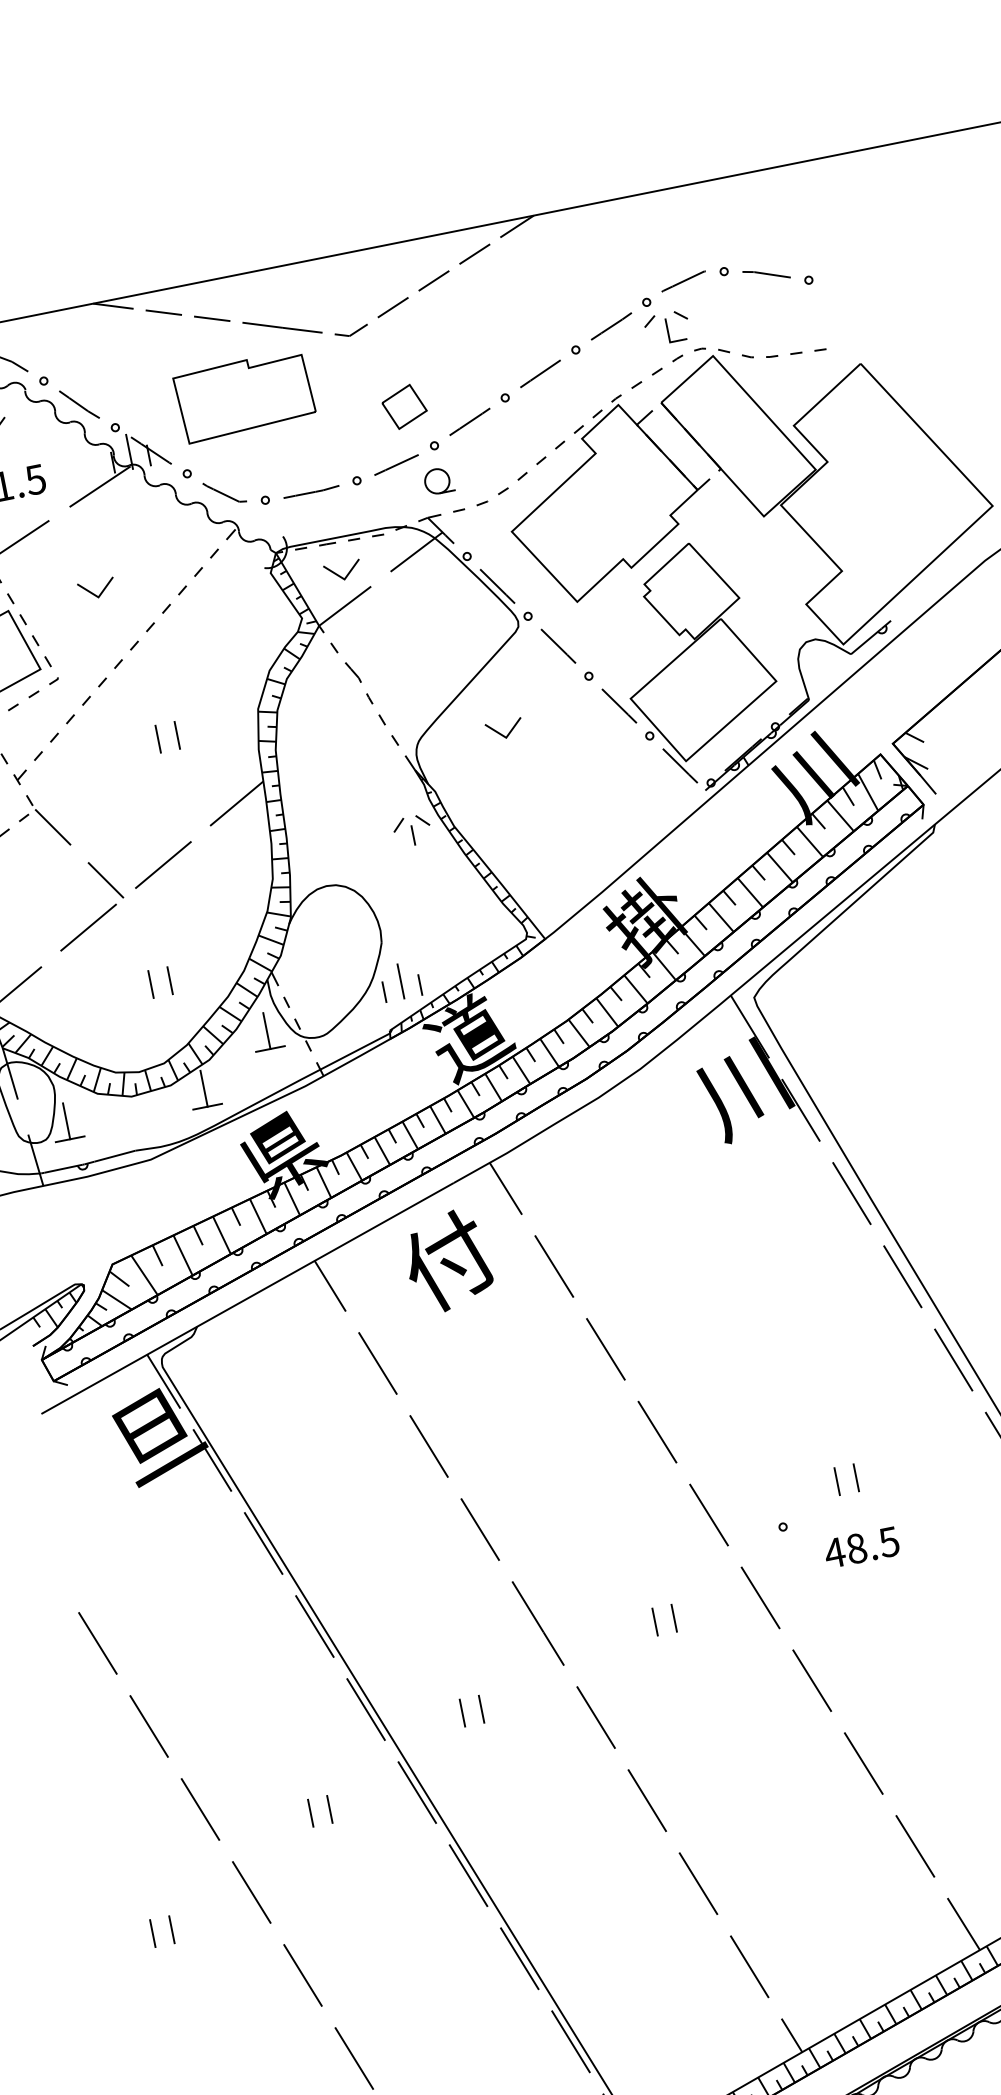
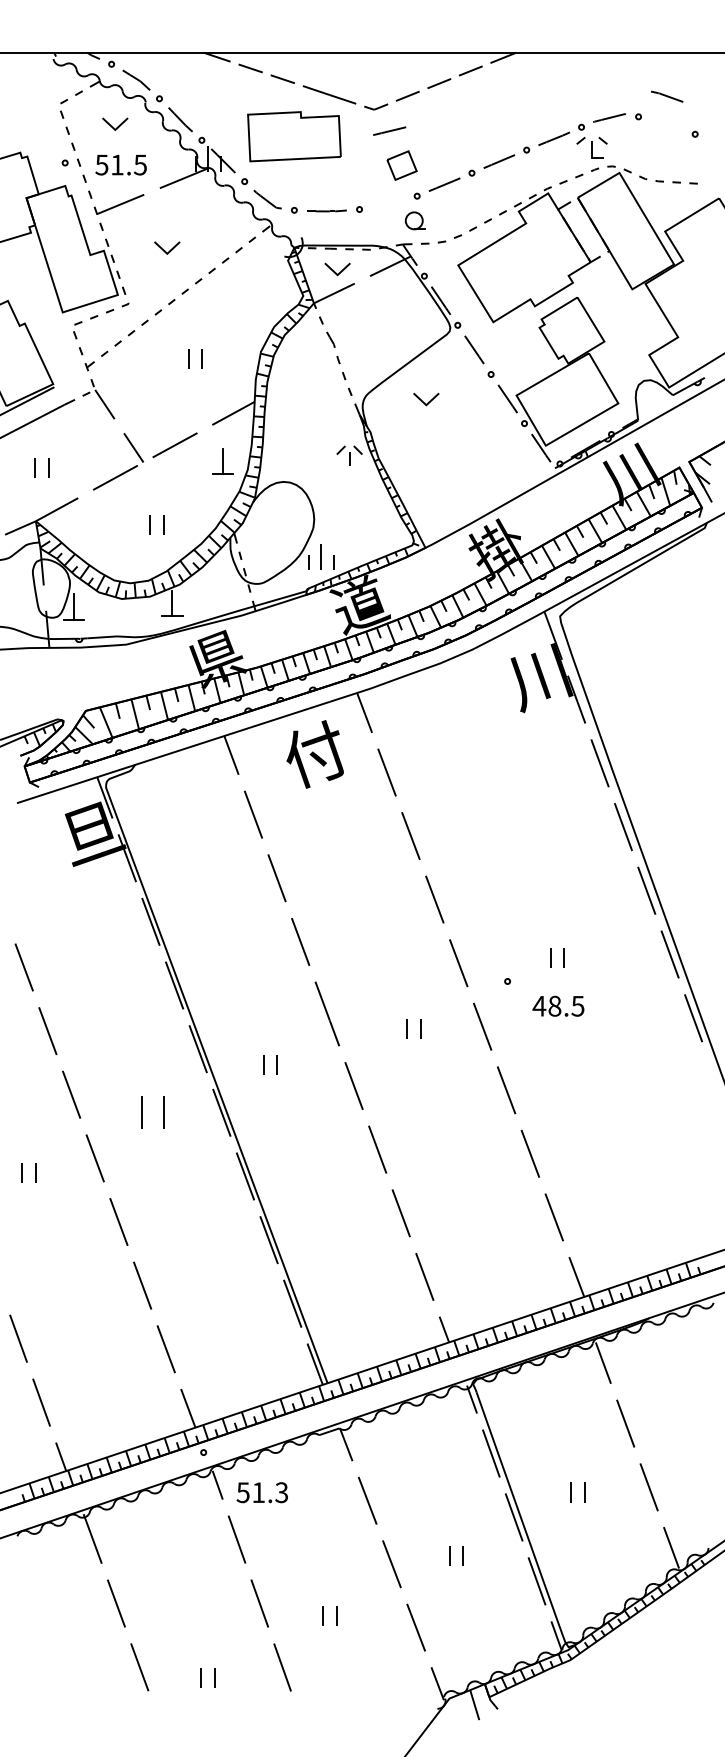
line: (767, 274) -> (667, 96), moved
line: (396, 464) -> (389, 130), moved
part: (266, 1030) -> (222, 461), moved
part: (319, 1811) -> (152, 1112), size x1.6

